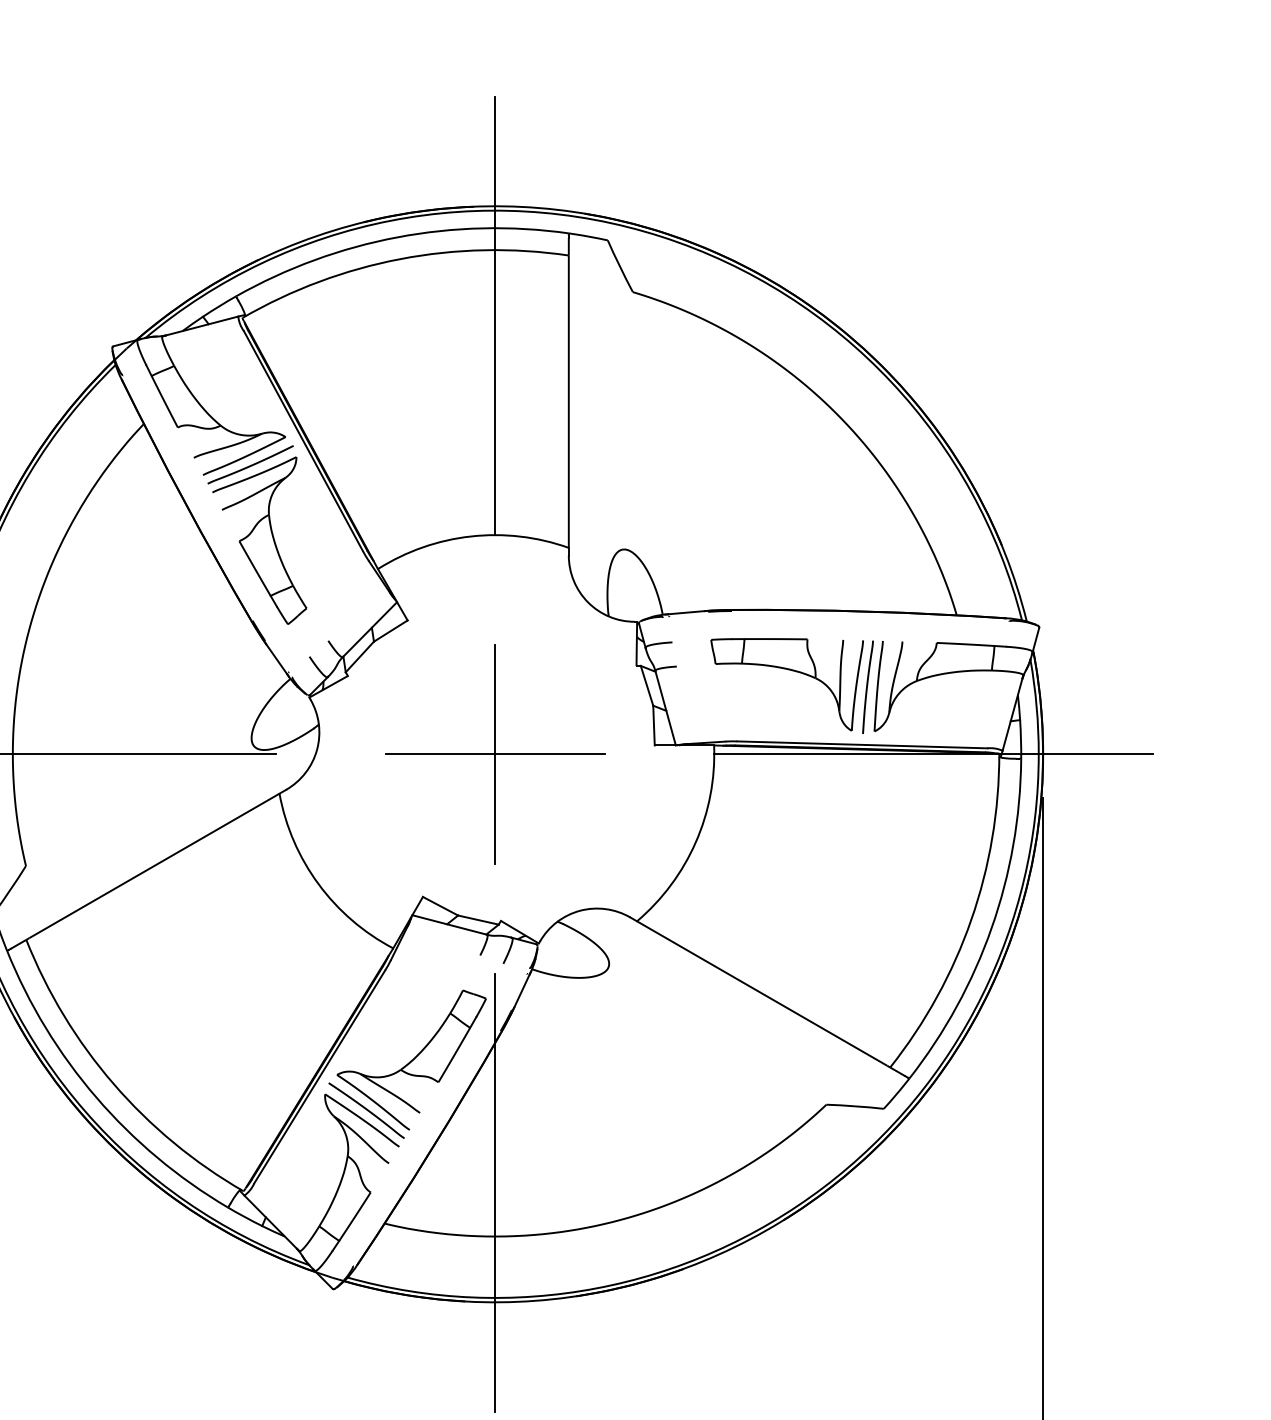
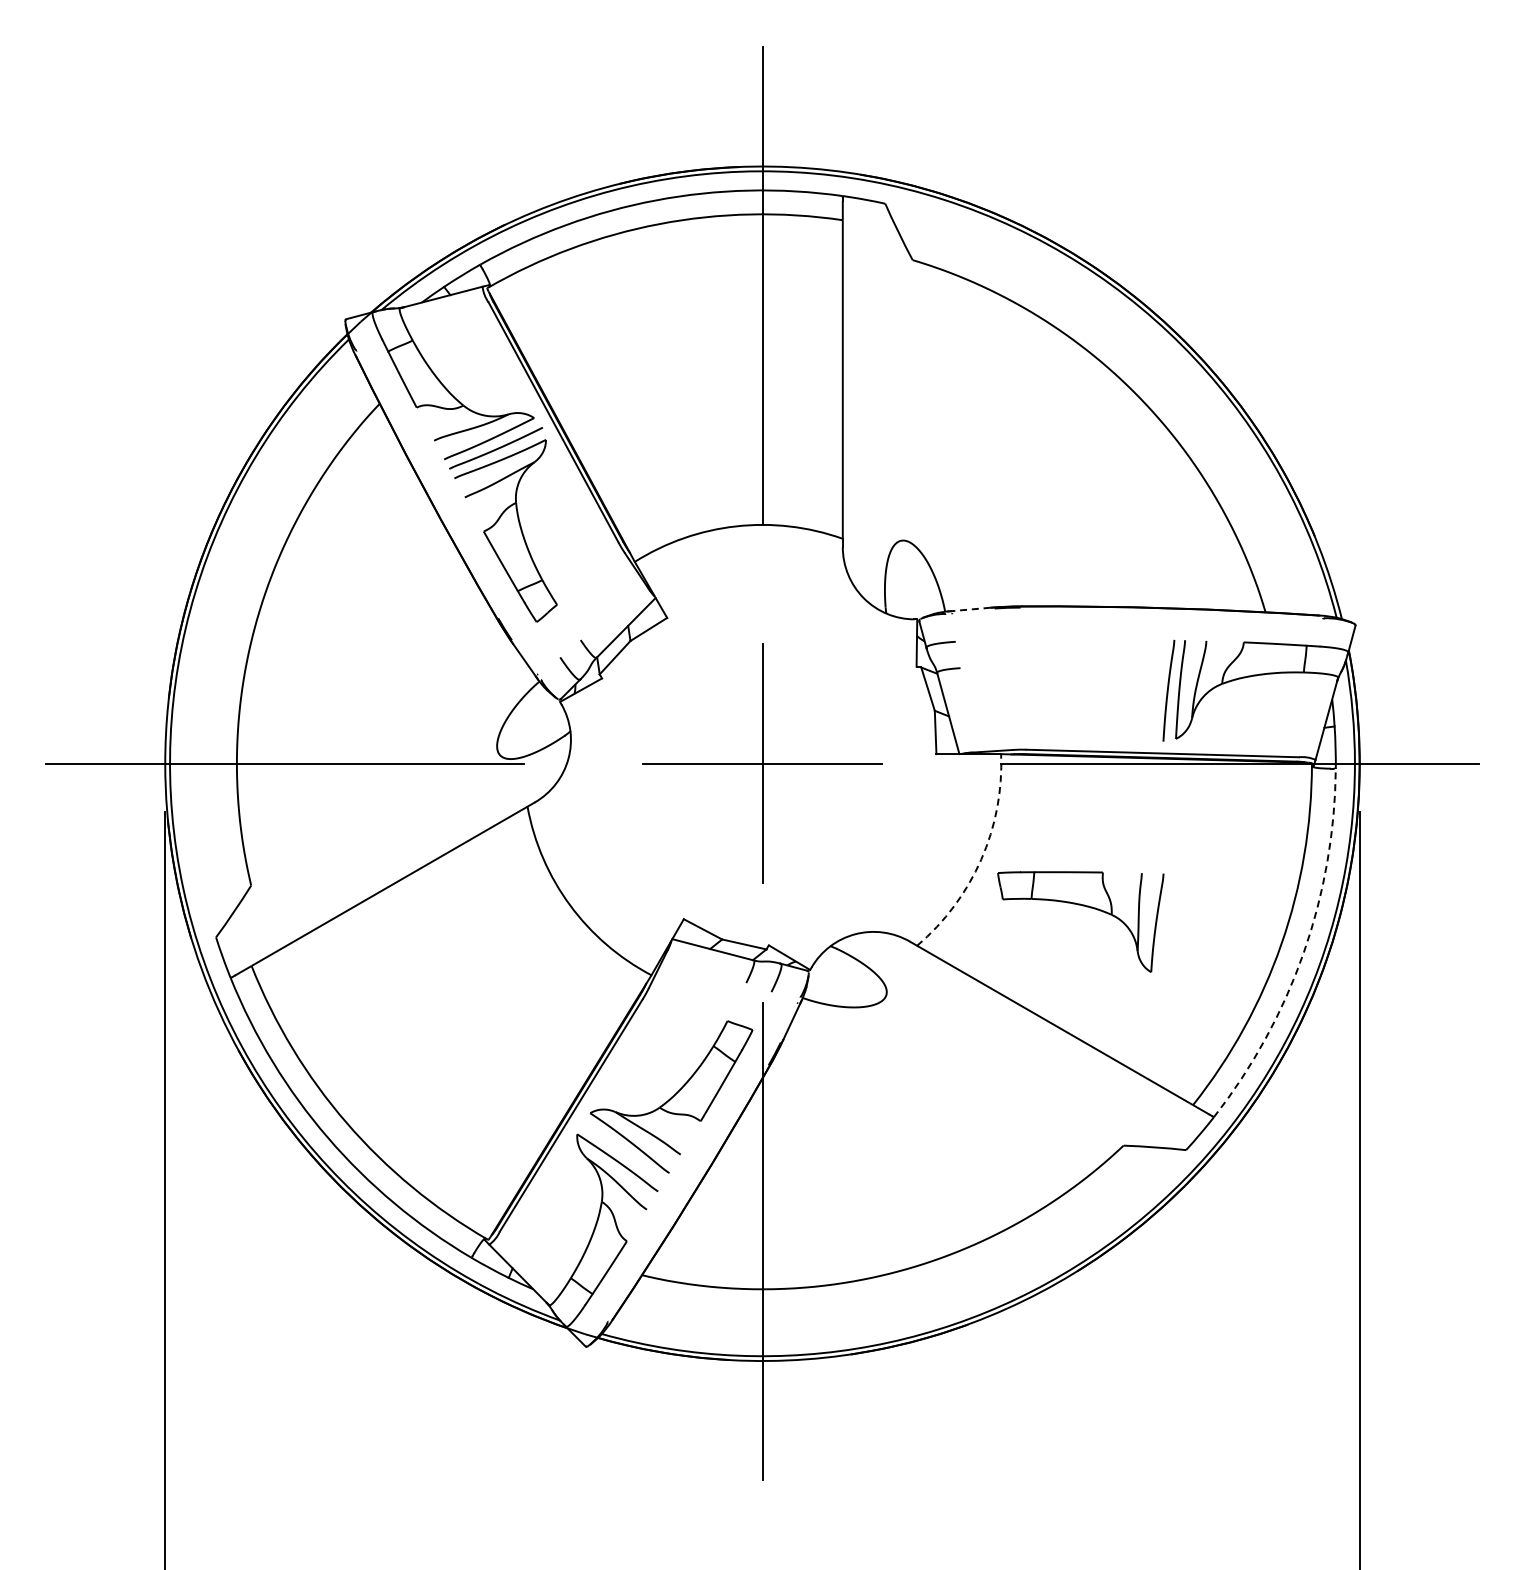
line: (685, 612) -> (970, 609), solid -> dashed
part: (788, 670) -> (1082, 906), moved
arc: (696, 842) -> (981, 859), solid -> dashed
arc: (991, 928) -> (1303, 953), solid -> dashed
curve: (366, 1110) -> (622, 1151), removed

